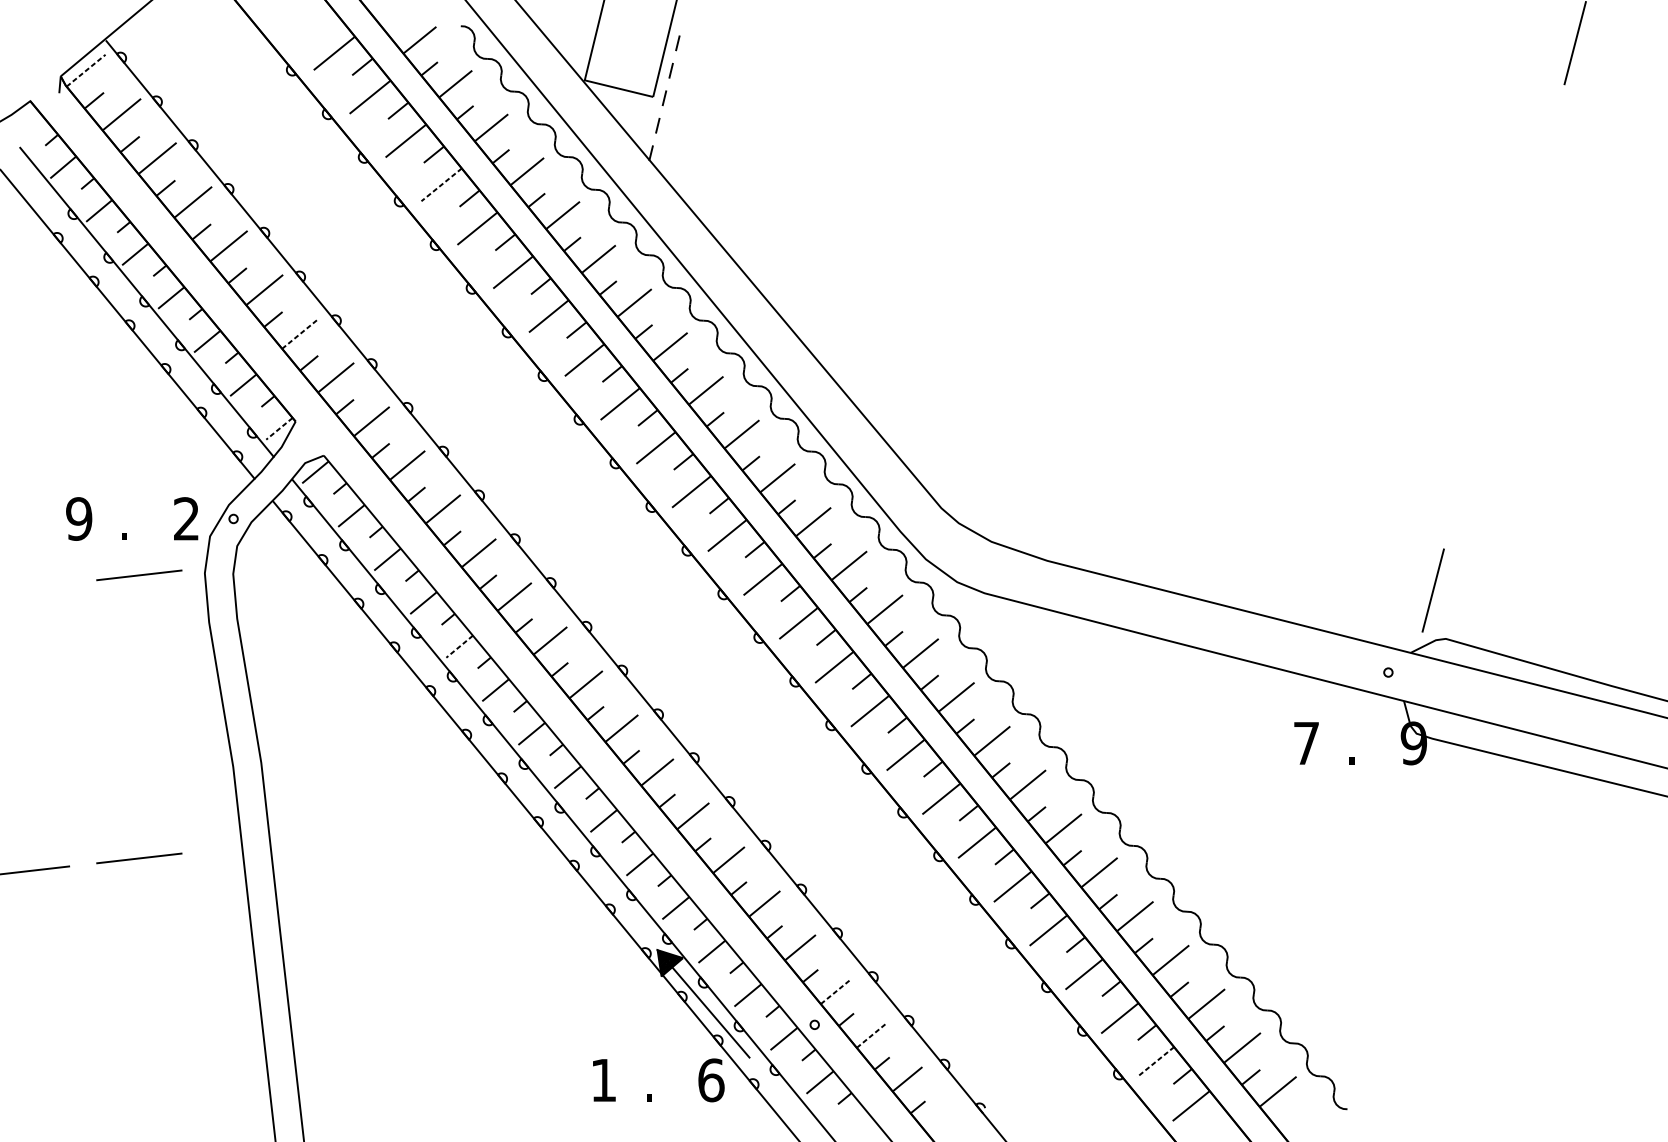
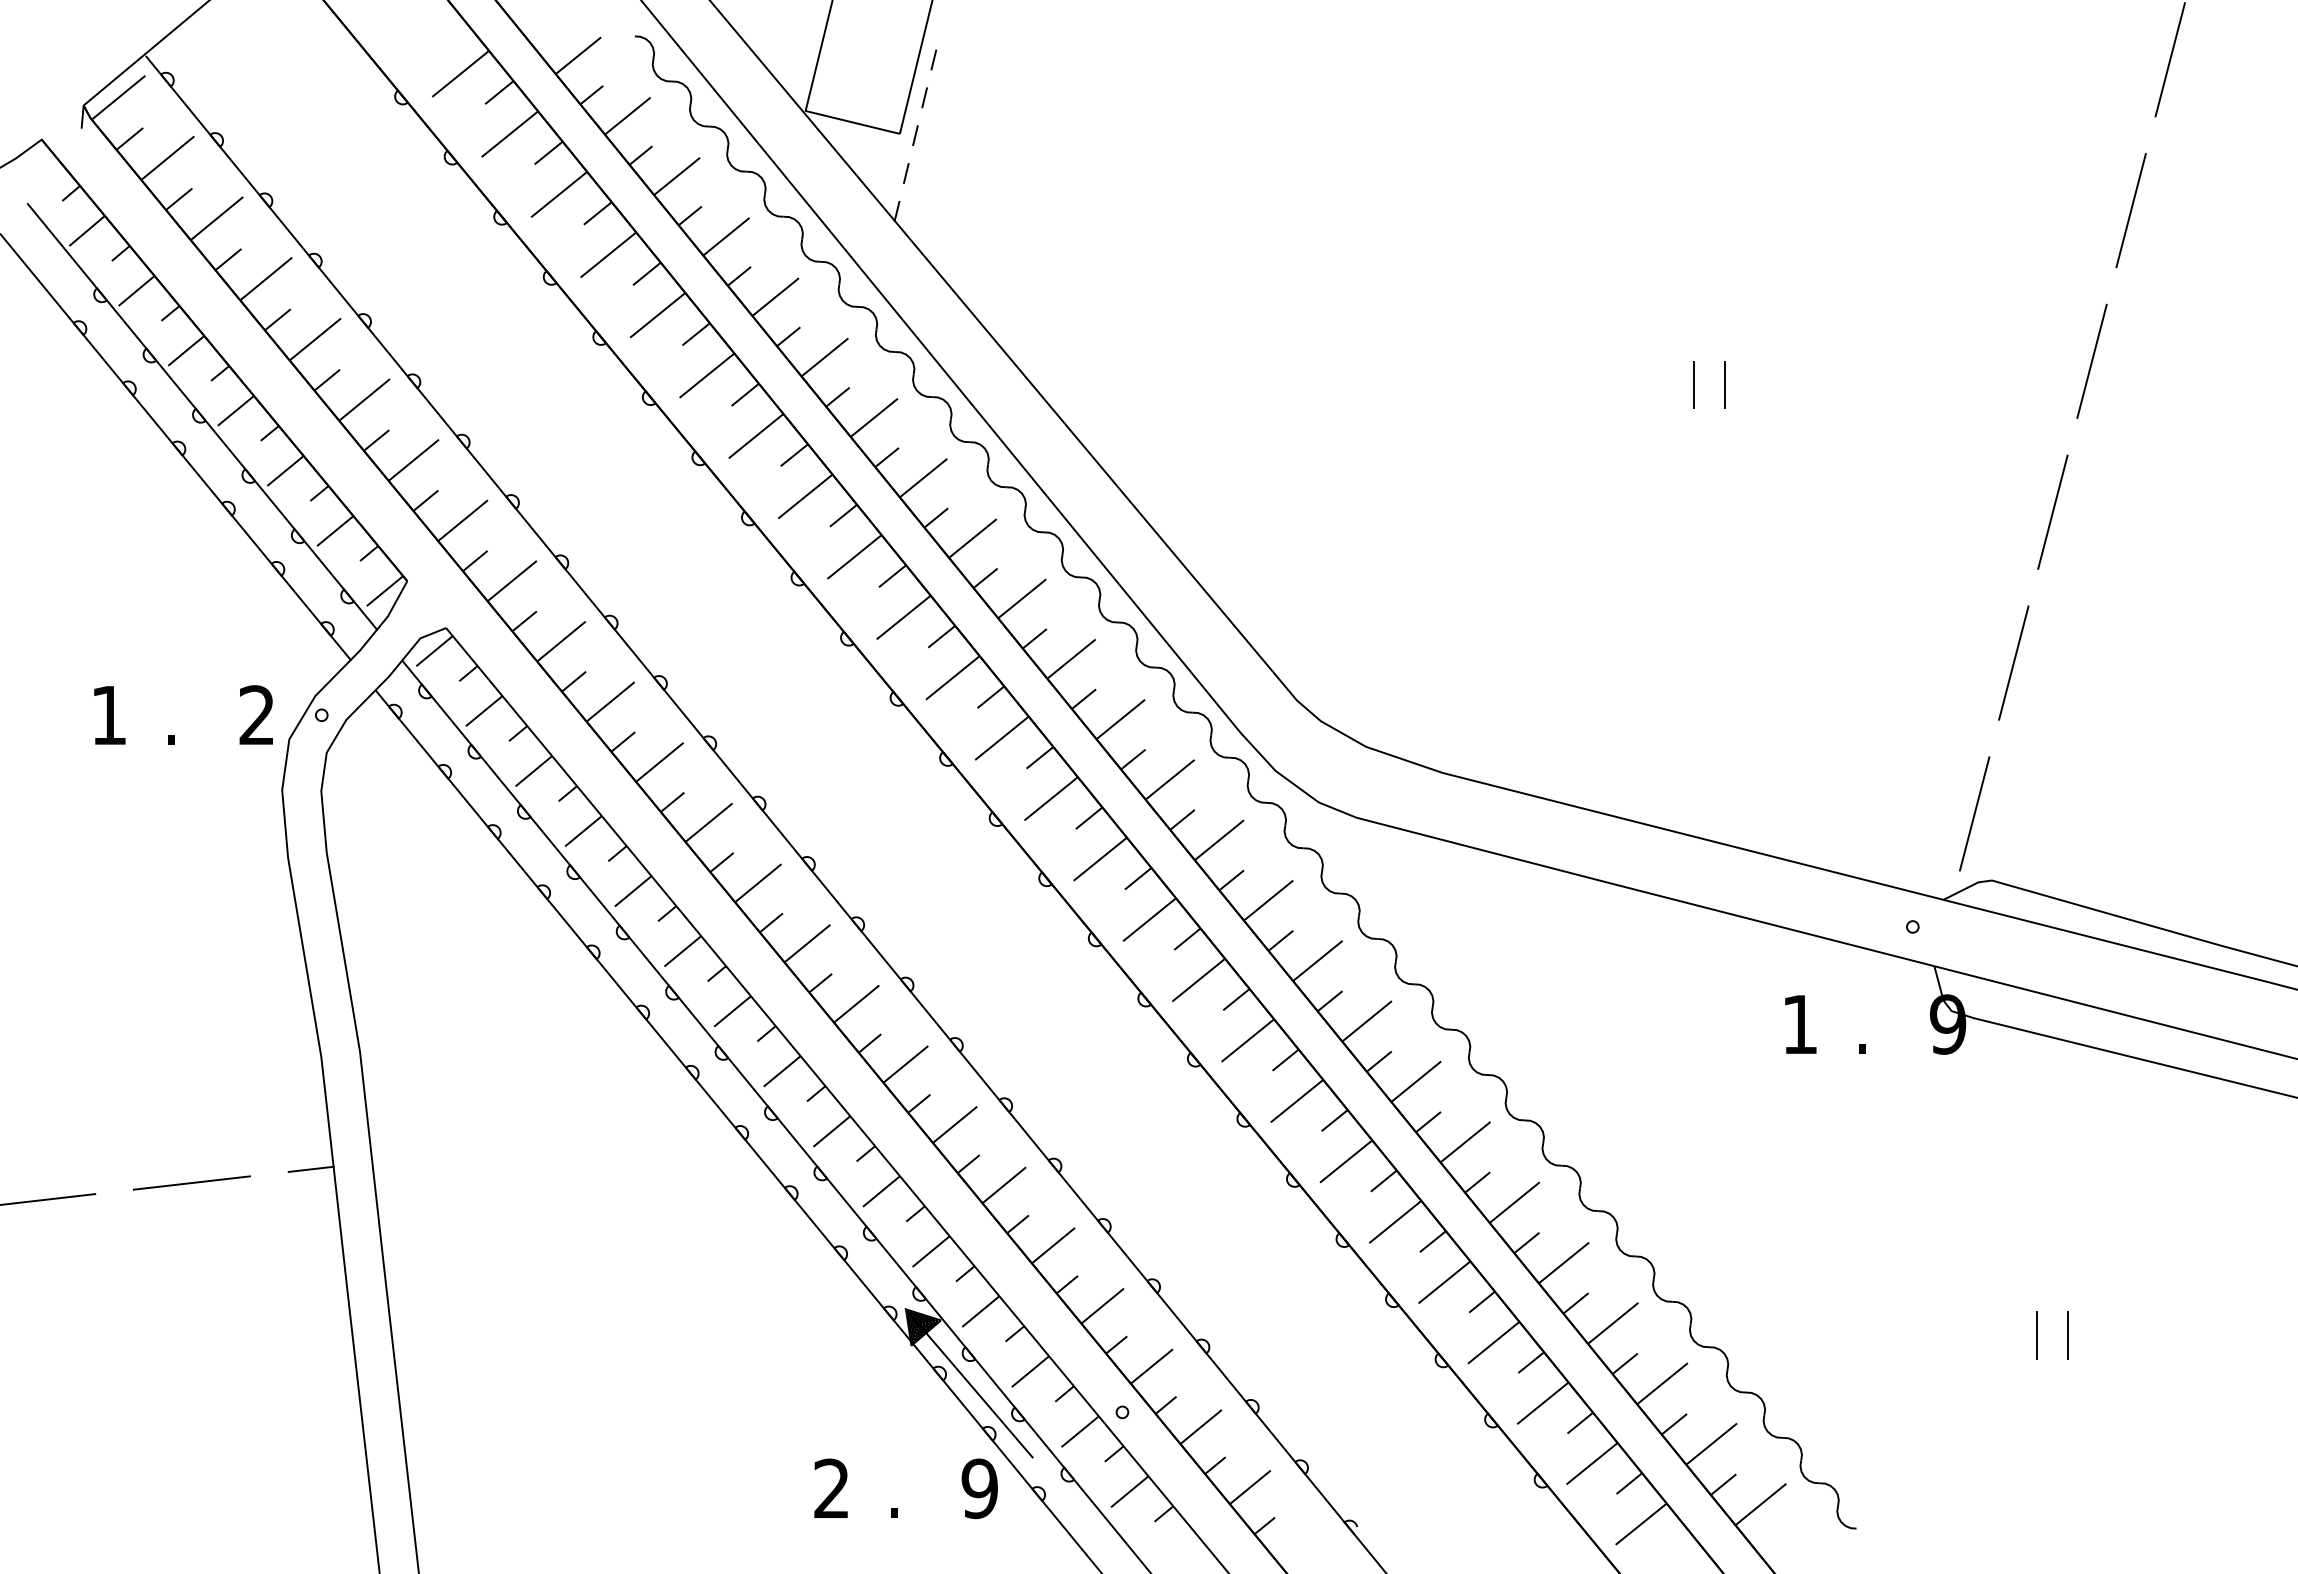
line: (86, 70) -> (118, 97), dashed -> solid
line: (1546, 152) -> (2130, 210), added
line: (441, 184) -> (608, 254), dashed -> solid
line: (1518, 261) -> (2091, 360), added
line: (1229, 278) -> (1694, 384), added
line: (1252, 278) -> (1725, 384), added
line: (300, 334) -> (413, 460), dashed -> solid
line: (1489, 371) -> (2052, 511), added
line: (279, 429) -> (384, 591), dashed -> solid
line: (1461, 480) -> (2013, 662), added
text: (78, 519) -> (108, 715), 9 -> 1
line: (139, 574) -> (191, 792), removed
line: (459, 646) -> (633, 891), dashed -> solid
text: (1306, 743) -> (1799, 1024), 7 -> 1
line: (225, 847) -> (310, 1168), added
line: (1478, 969) -> (2037, 1335), added
line: (1501, 969) -> (2068, 1335), added
line: (836, 991) -> (1152, 1366), dashed -> solid
line: (872, 1035) -> (1201, 1426), dashed -> solid
line: (1155, 1062) -> (1591, 1464), dashed -> solid
text: (603, 1079) -> (831, 1487), 1 -> 2
text: (710, 1080) -> (979, 1488), 6 -> 9

